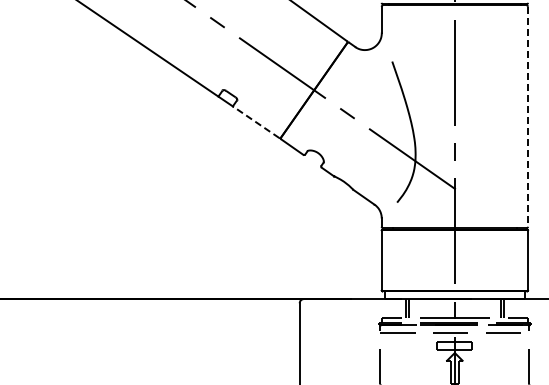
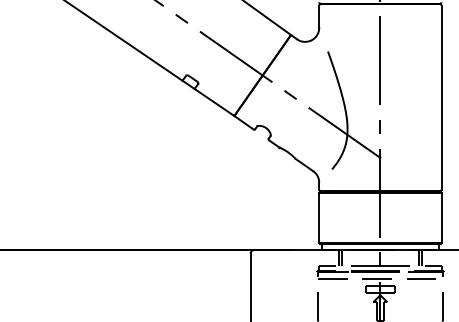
line: (528, 117) -> (441, 98), dashed -> solid
line: (255, 121) -> (213, 101), dashed -> solid

